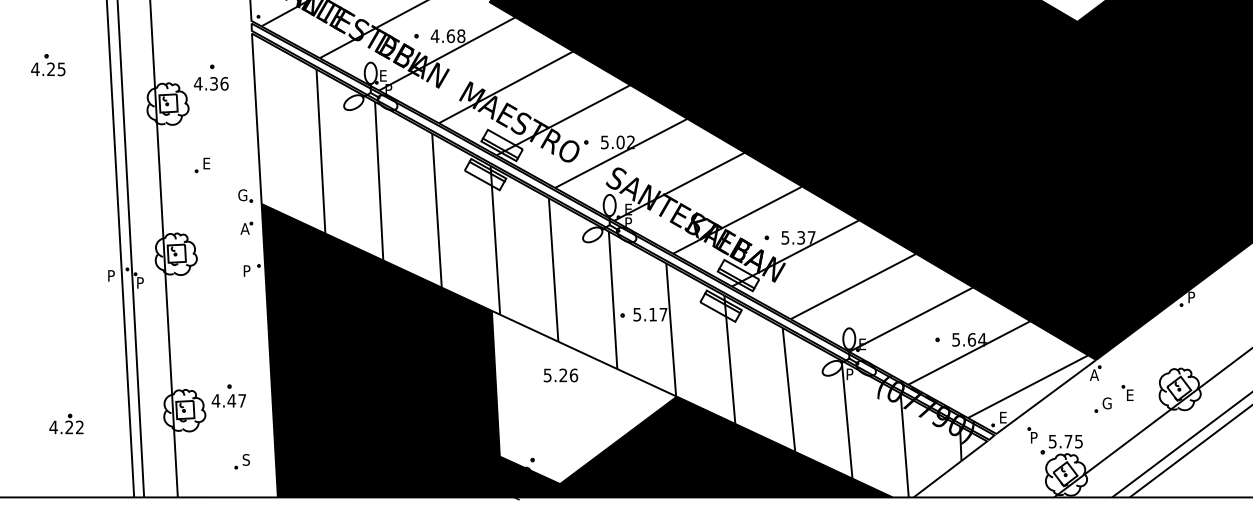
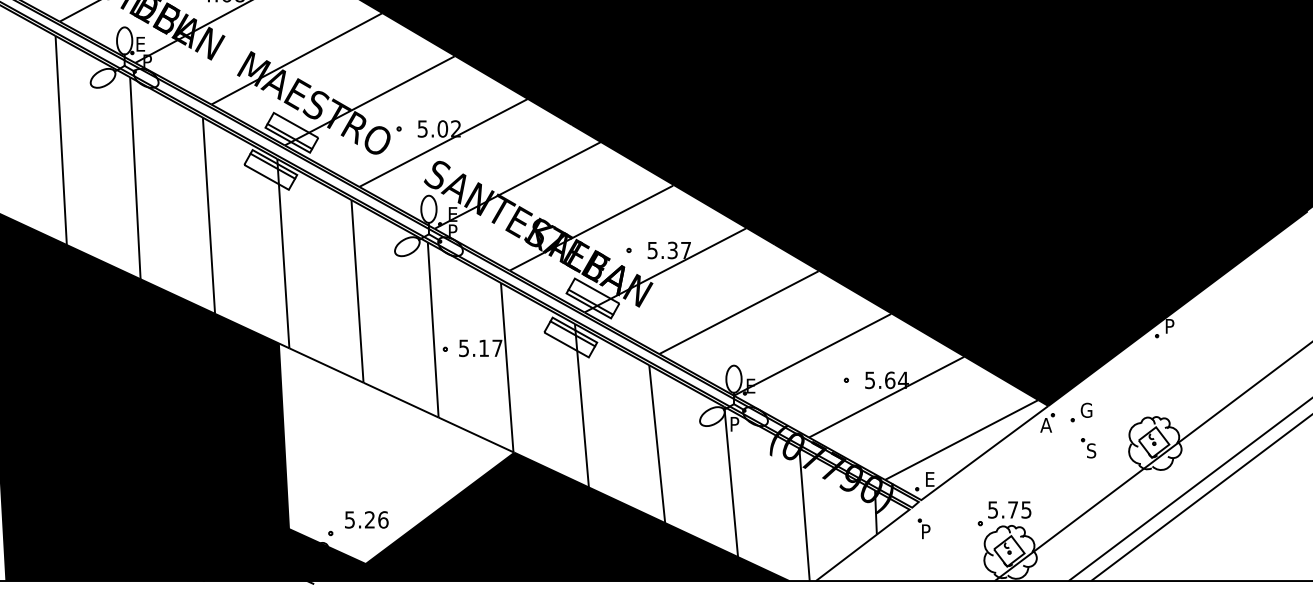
text: (560, 375) -> (366, 519), moved
text: (1129, 395) -> (1090, 451), E -> S
part: (1102, 404) -> (1080, 411), moved
part: (1032, 435) -> (924, 528), moved

